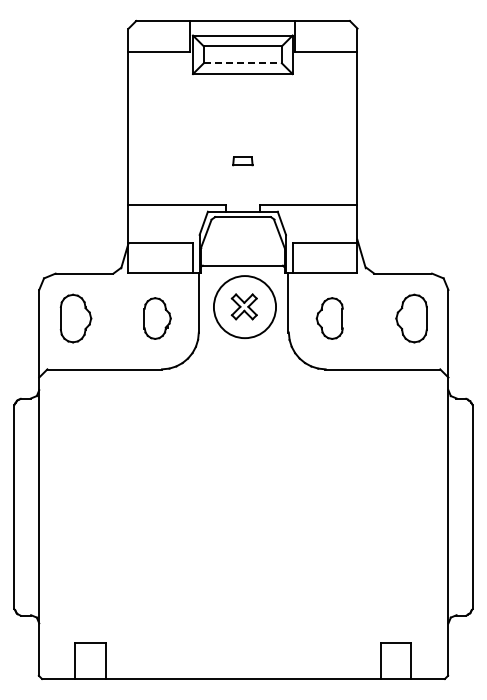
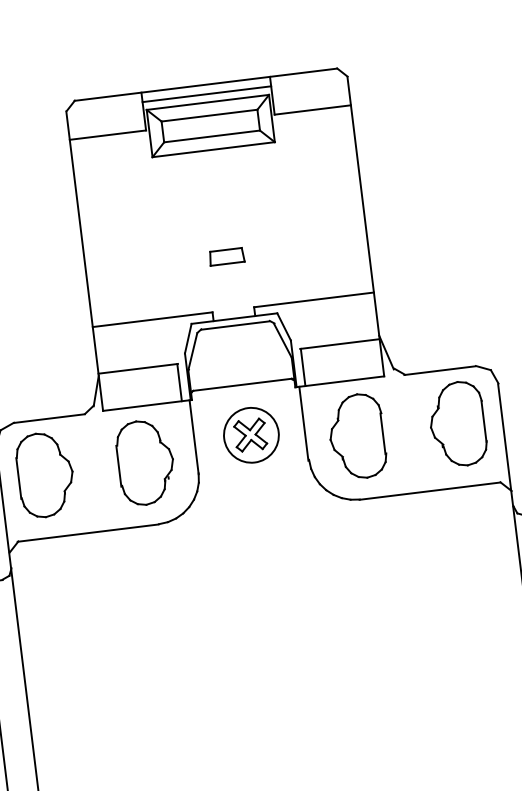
line: (242, 28) -> (206, 93), added
line: (243, 63) -> (212, 136), dashed -> solid
part: (242, 160) -> (226, 255), size x1.43
circle: (244, 306) -> (250, 434), size x0.71
part: (75, 318) -> (45, 474), size x1.43
part: (157, 318) -> (145, 462), size x1.67
part: (329, 318) -> (356, 436), size x1.67
part: (411, 318) -> (457, 424), size x1.43

